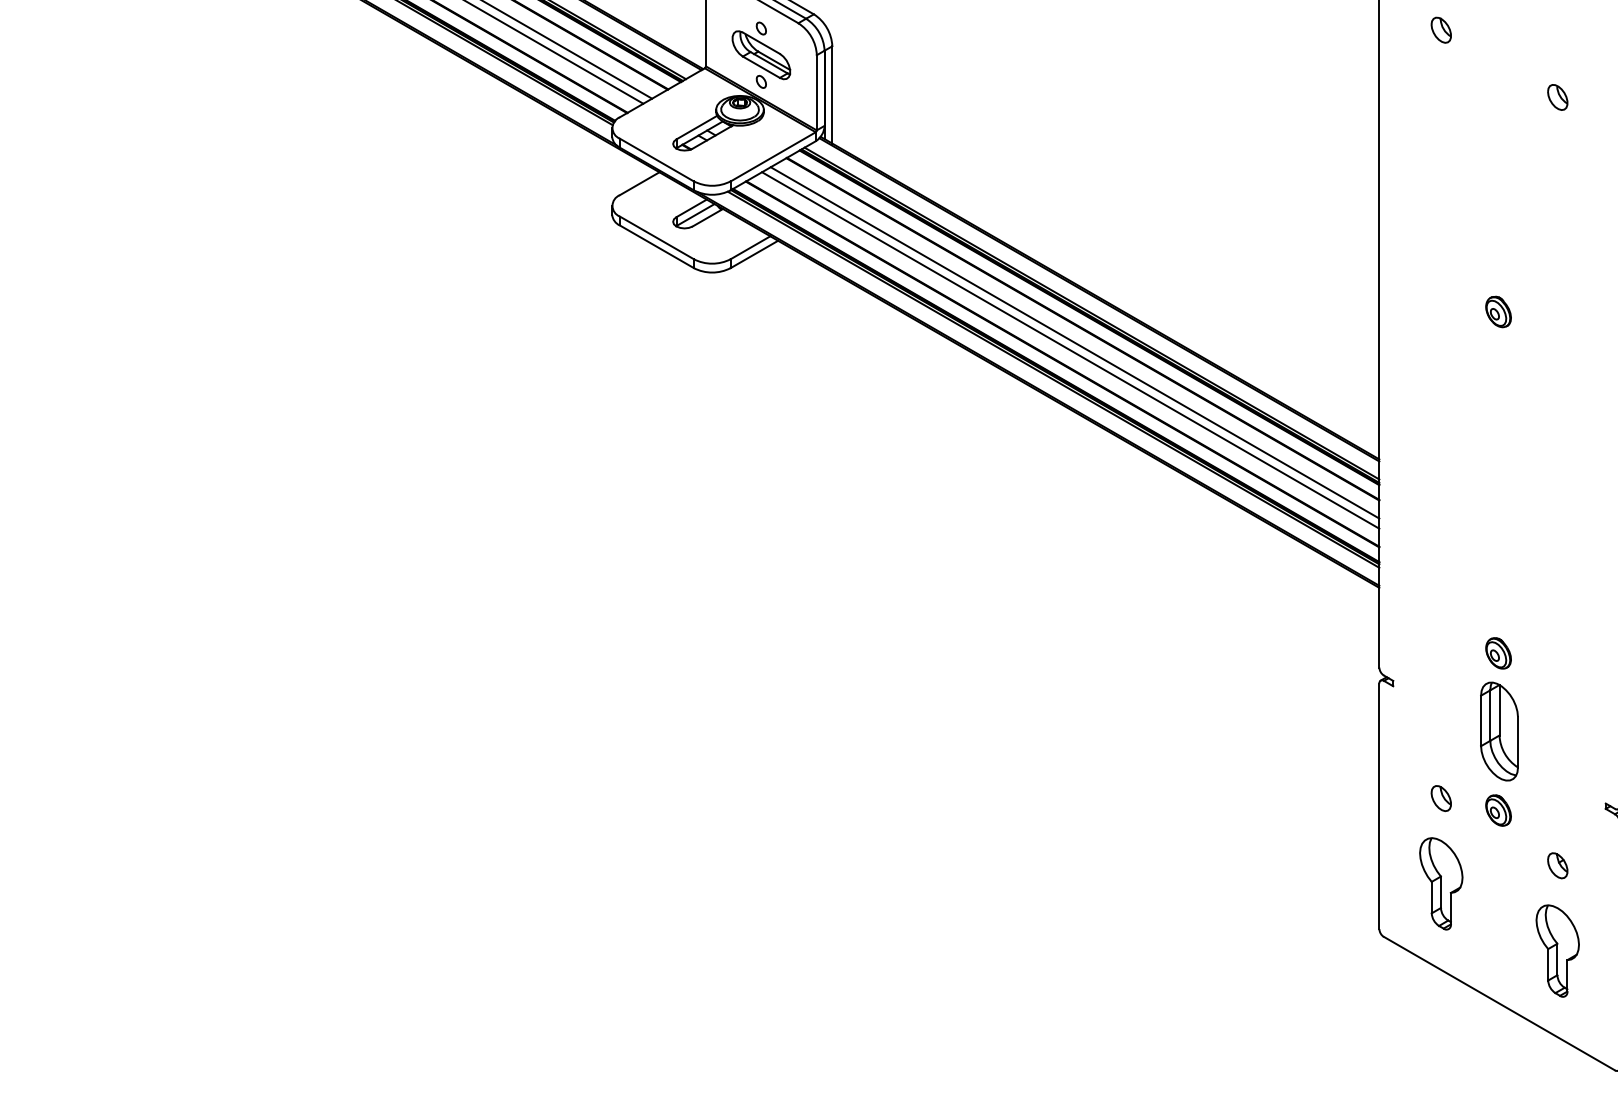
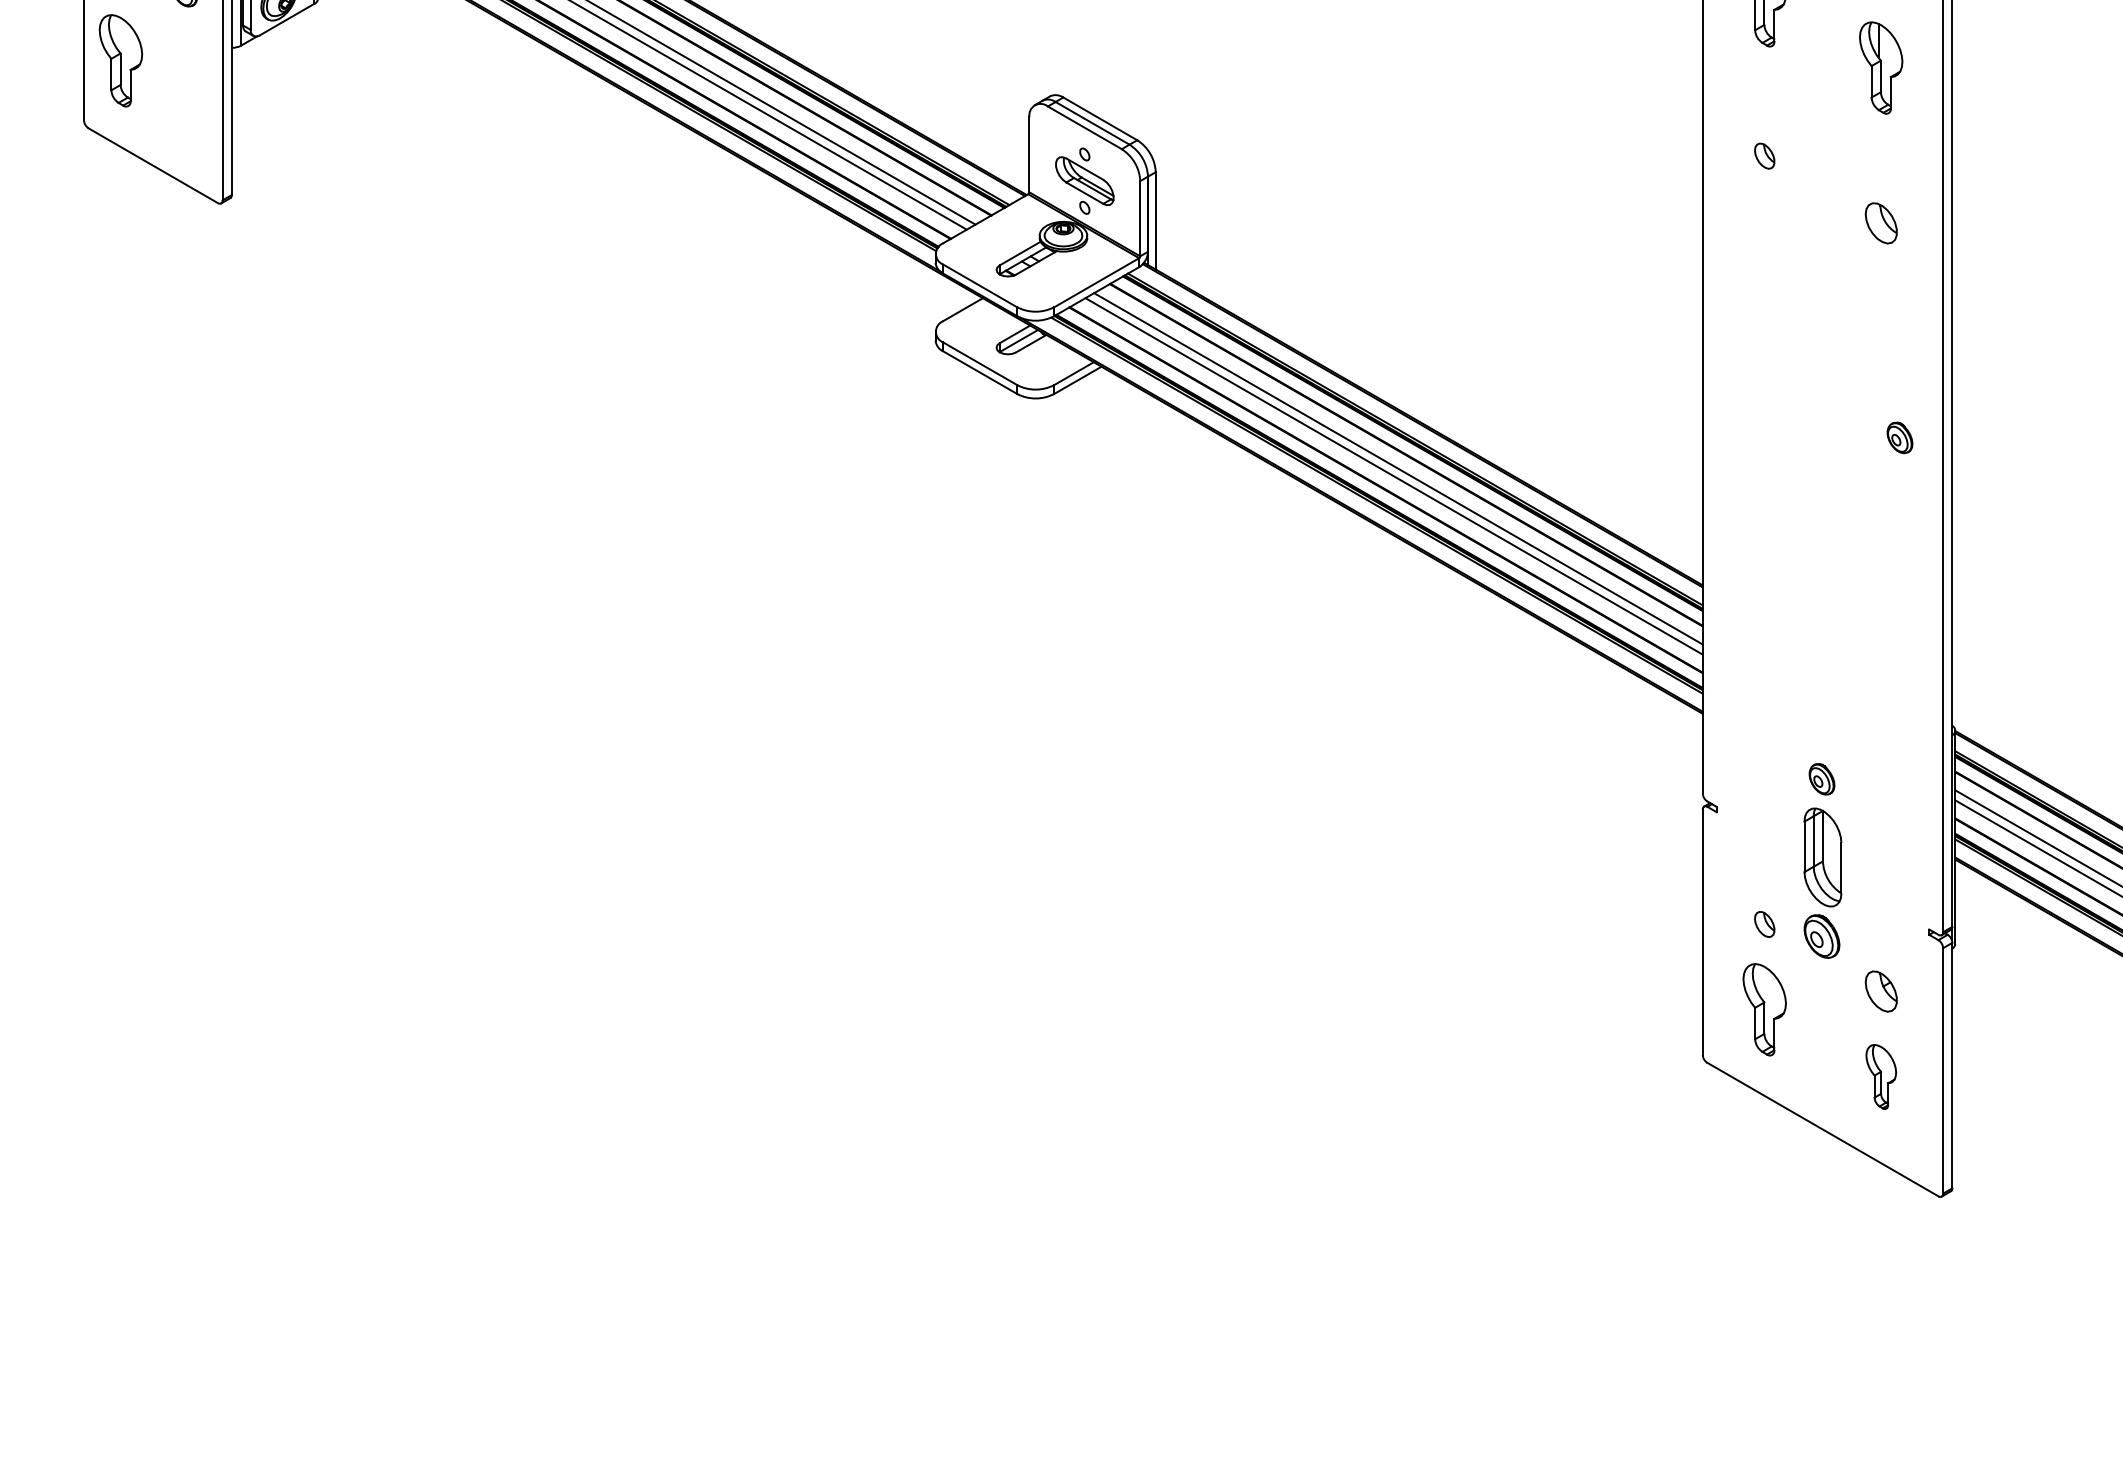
part: (1557, 97) -> (1880, 223), size x1.6
part: (1498, 311) -> (1899, 437), moved
part: (1498, 810) -> (1821, 936), size x1.4
part: (1557, 865) -> (1880, 991), size x1.6
part: (1558, 950) -> (1881, 1076), size x0.7

